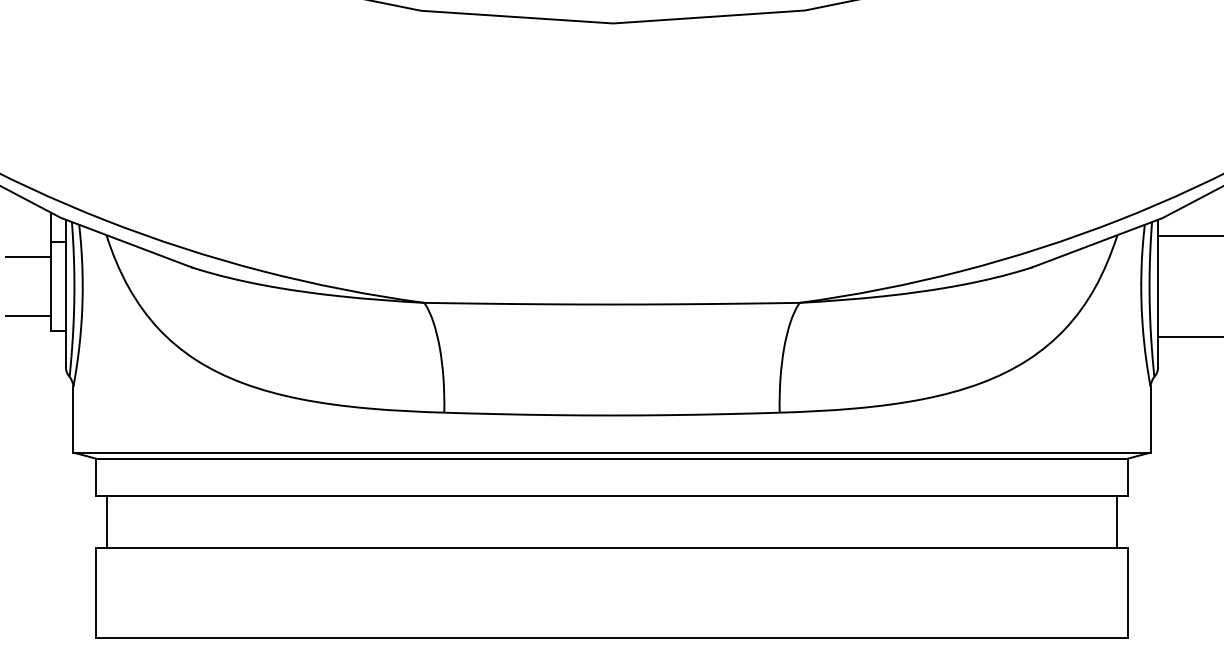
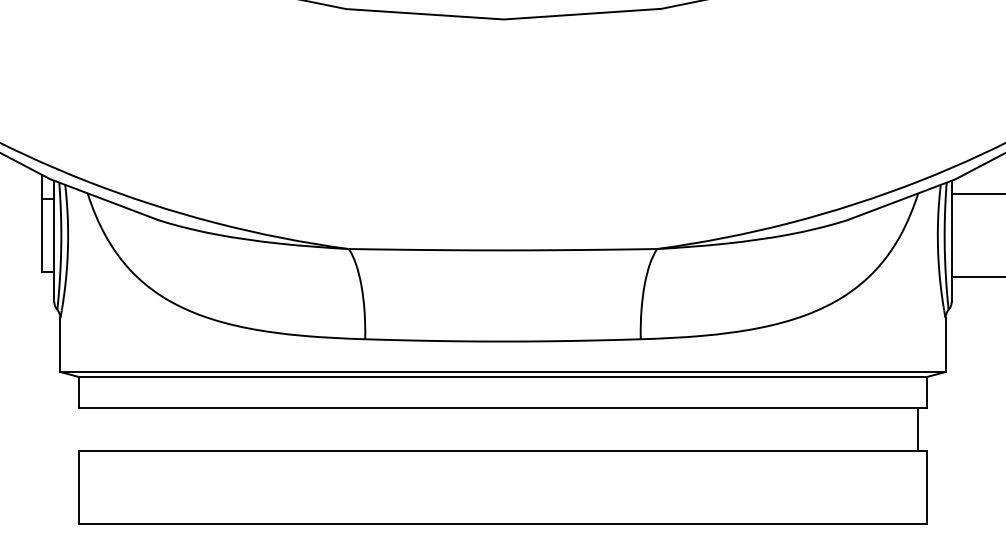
line: (28, 256) -> (23, 210), removed
line: (28, 316) -> (23, 260), removed
line: (106, 522) -> (87, 429), removed

